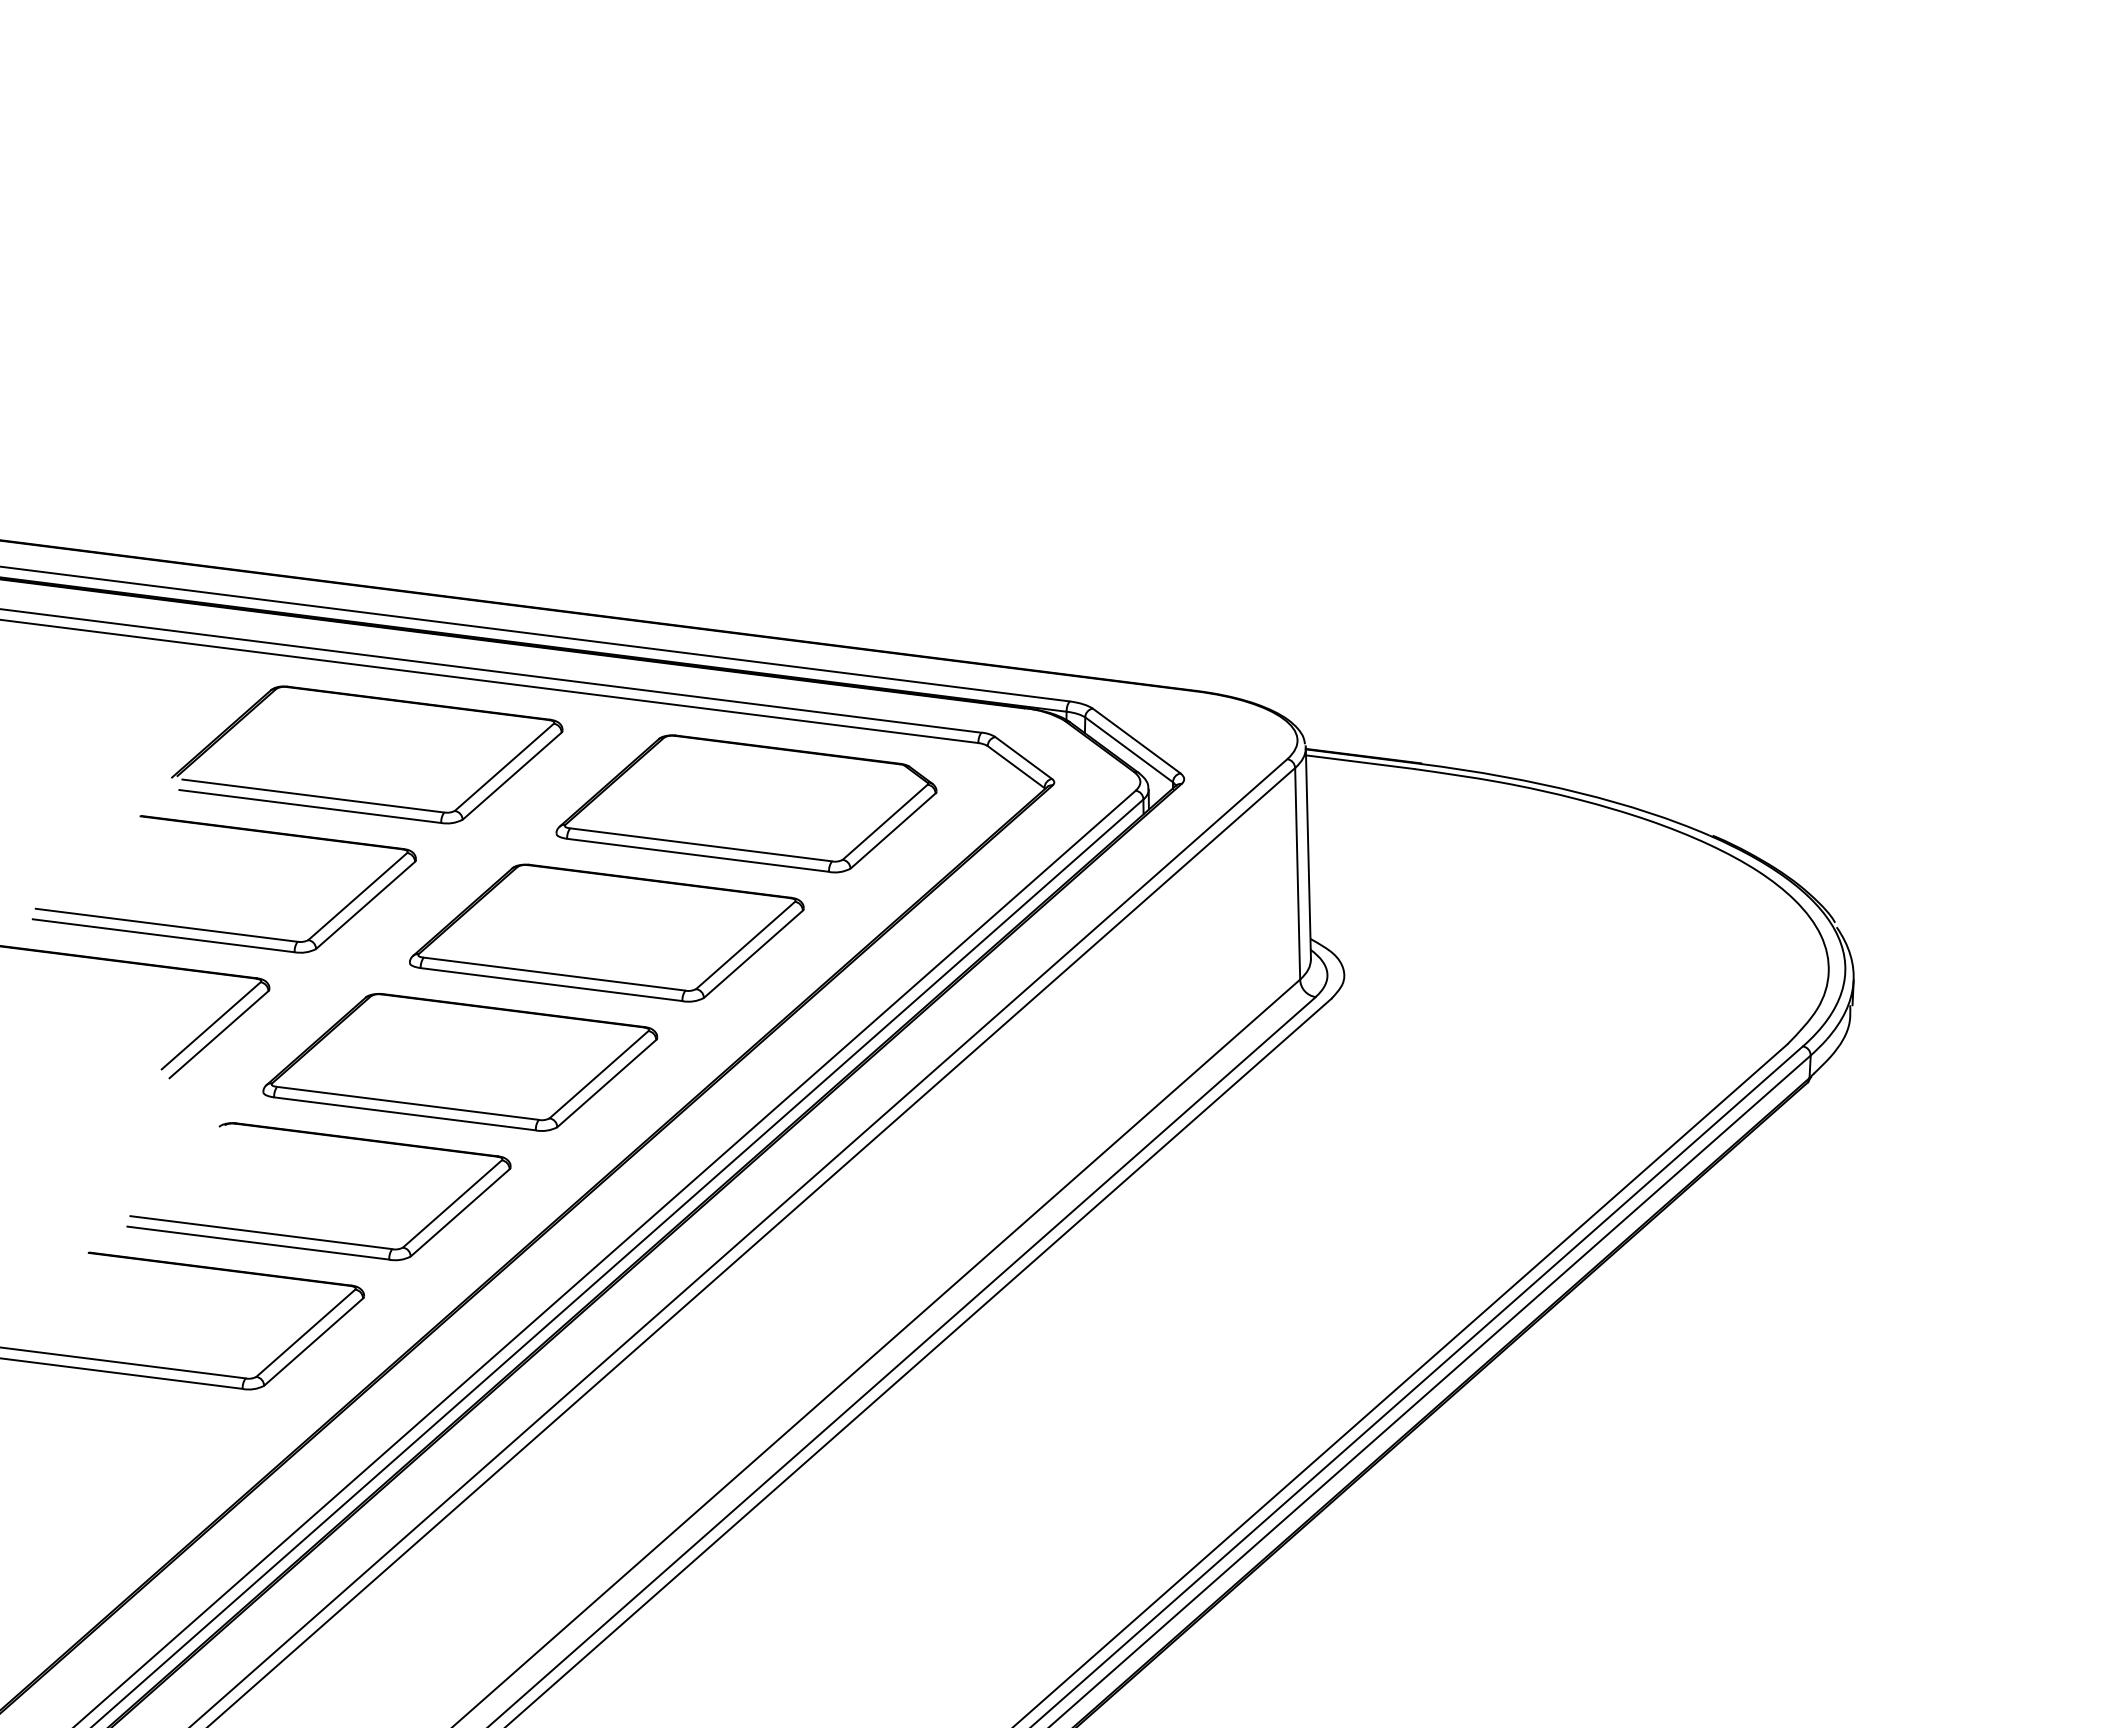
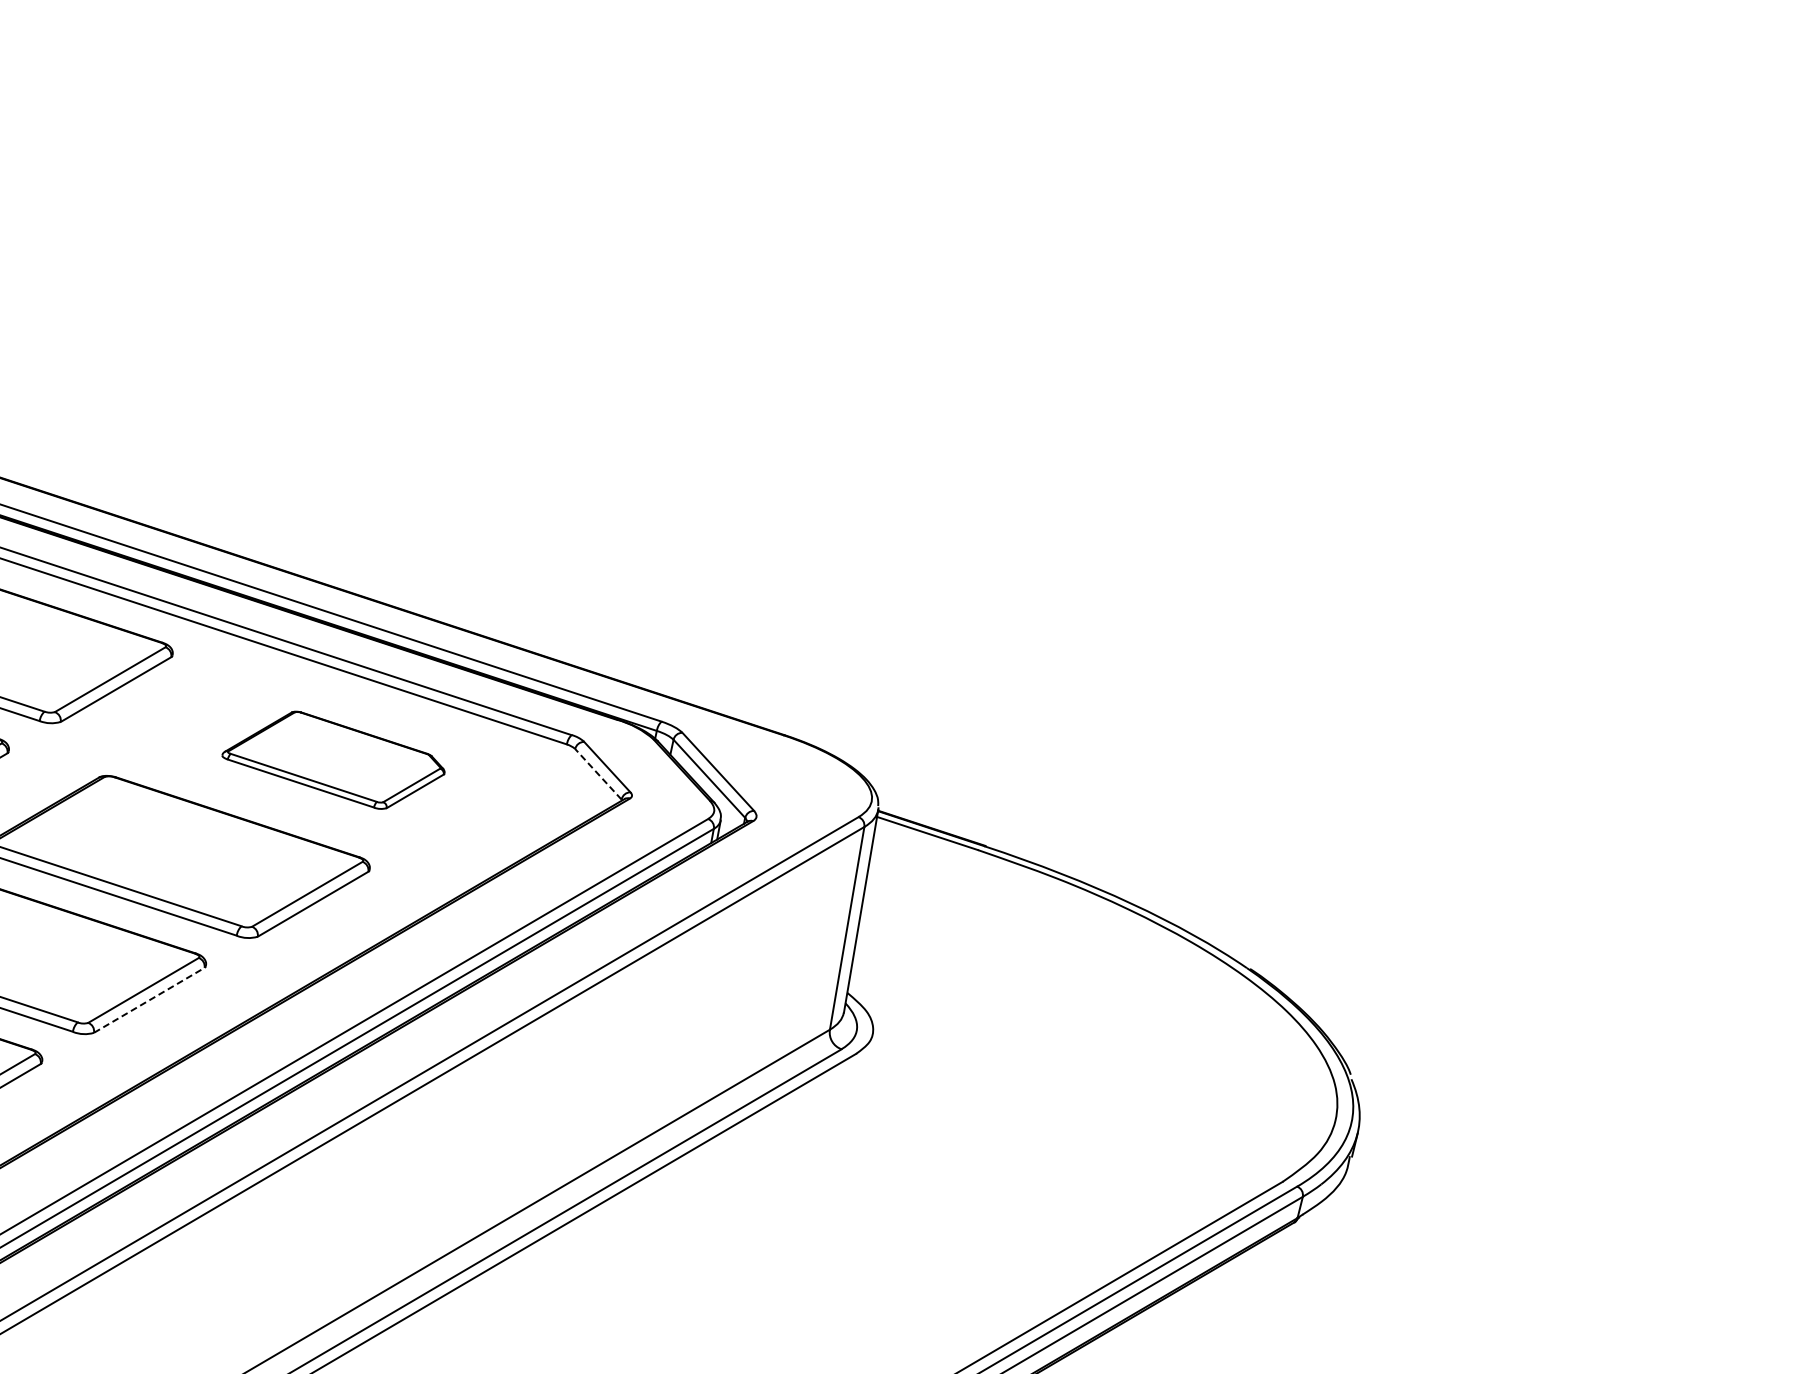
line: (1015, 766) -> (597, 773), solid -> dashed
part: (746, 803) -> (334, 759), size x0.6
line: (606, 1083) -> (149, 1000), solid -> dashed

